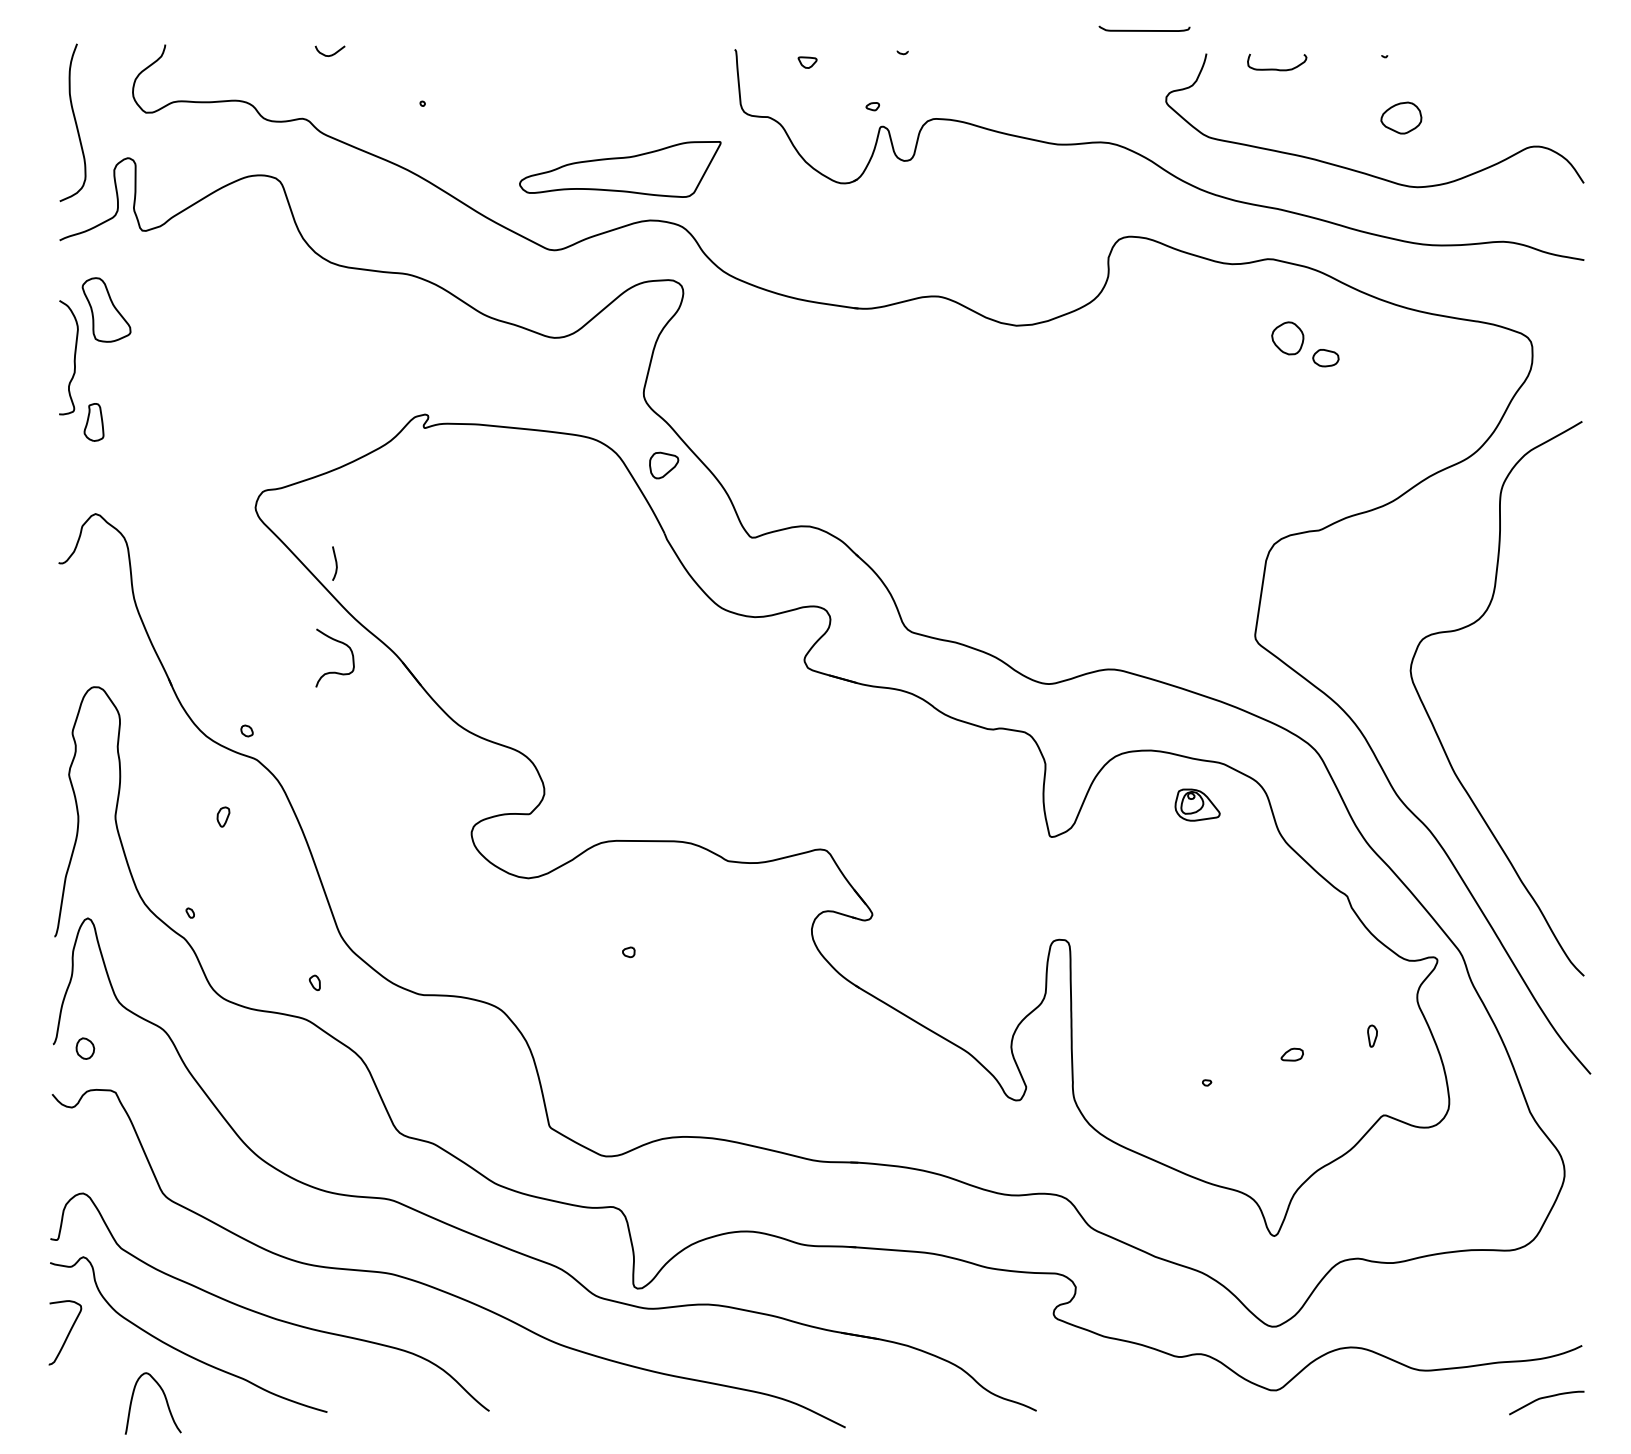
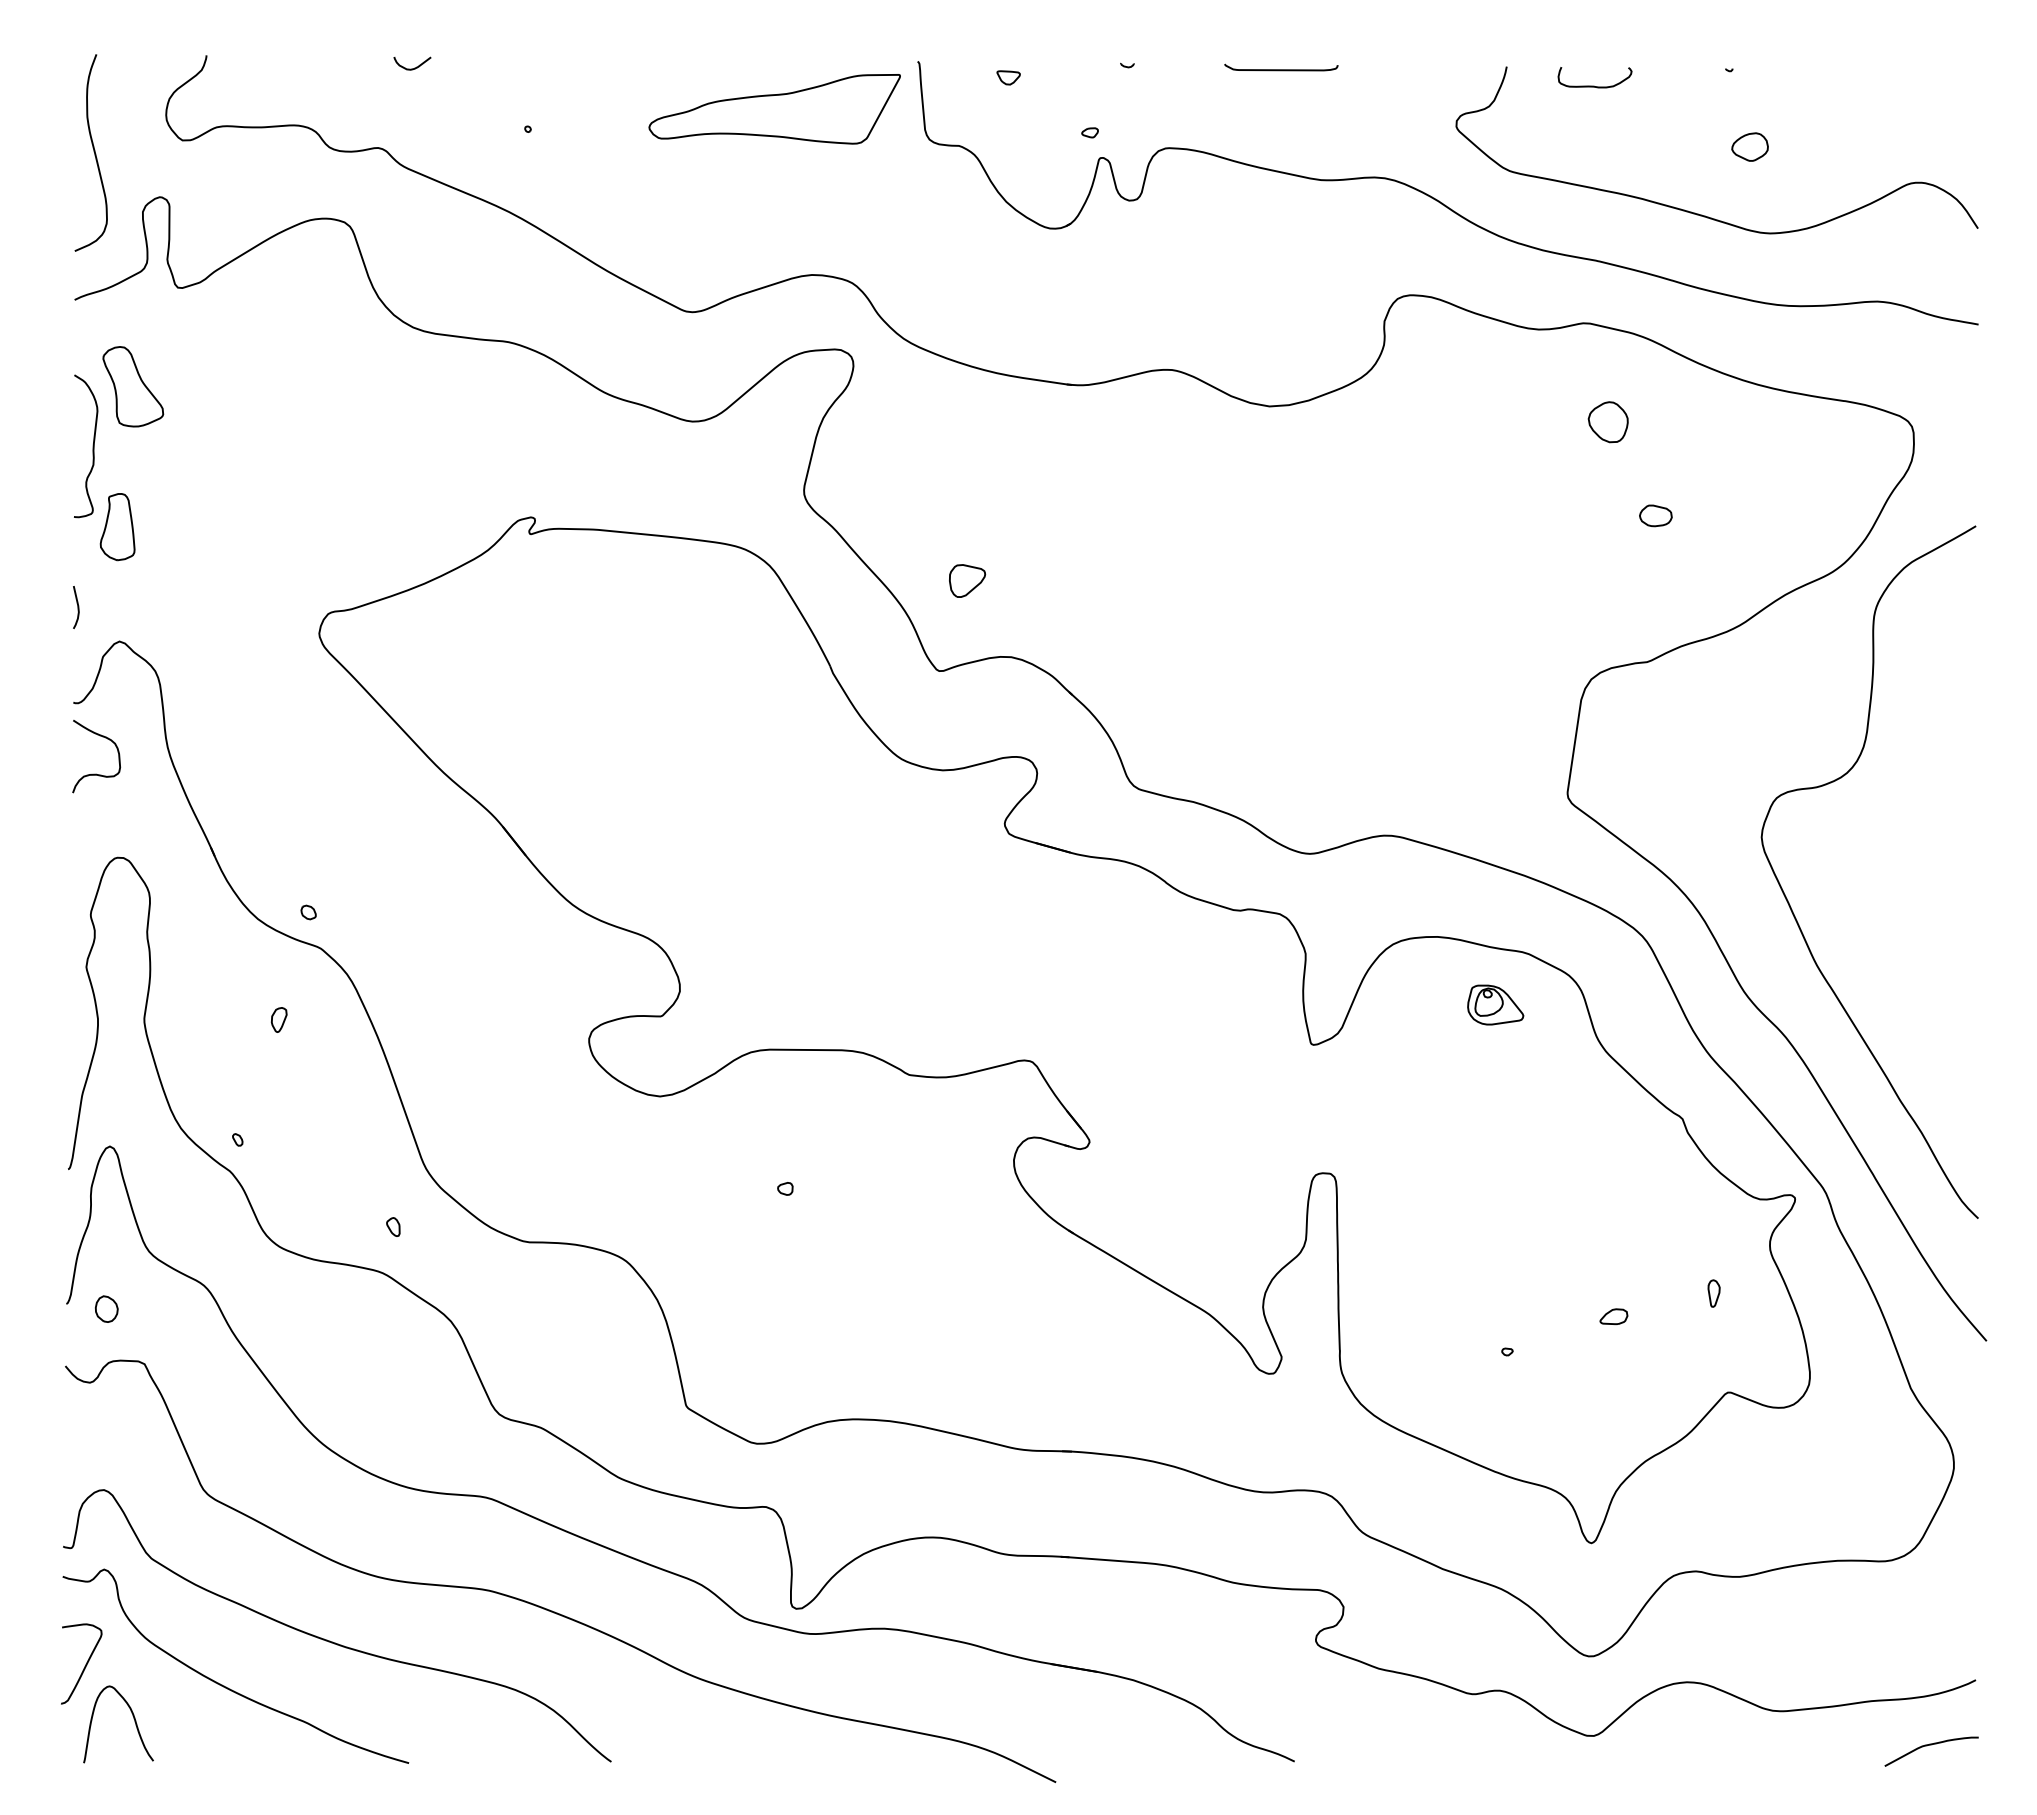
curve: (1144, 30) -> (1281, 69), moved
part: (1400, 117) -> (1749, 146), size x0.71
part: (620, 169) -> (774, 109), moved
part: (1325, 357) -> (1655, 515), moved
part: (93, 422) -> (117, 527), size x1.43
part: (664, 465) -> (967, 580), moved
curve: (335, 563) -> (77, 607), moved
curve: (335, 671) -> (96, 773), moved
curve: (164, 1397) -> (132, 1716), moved

